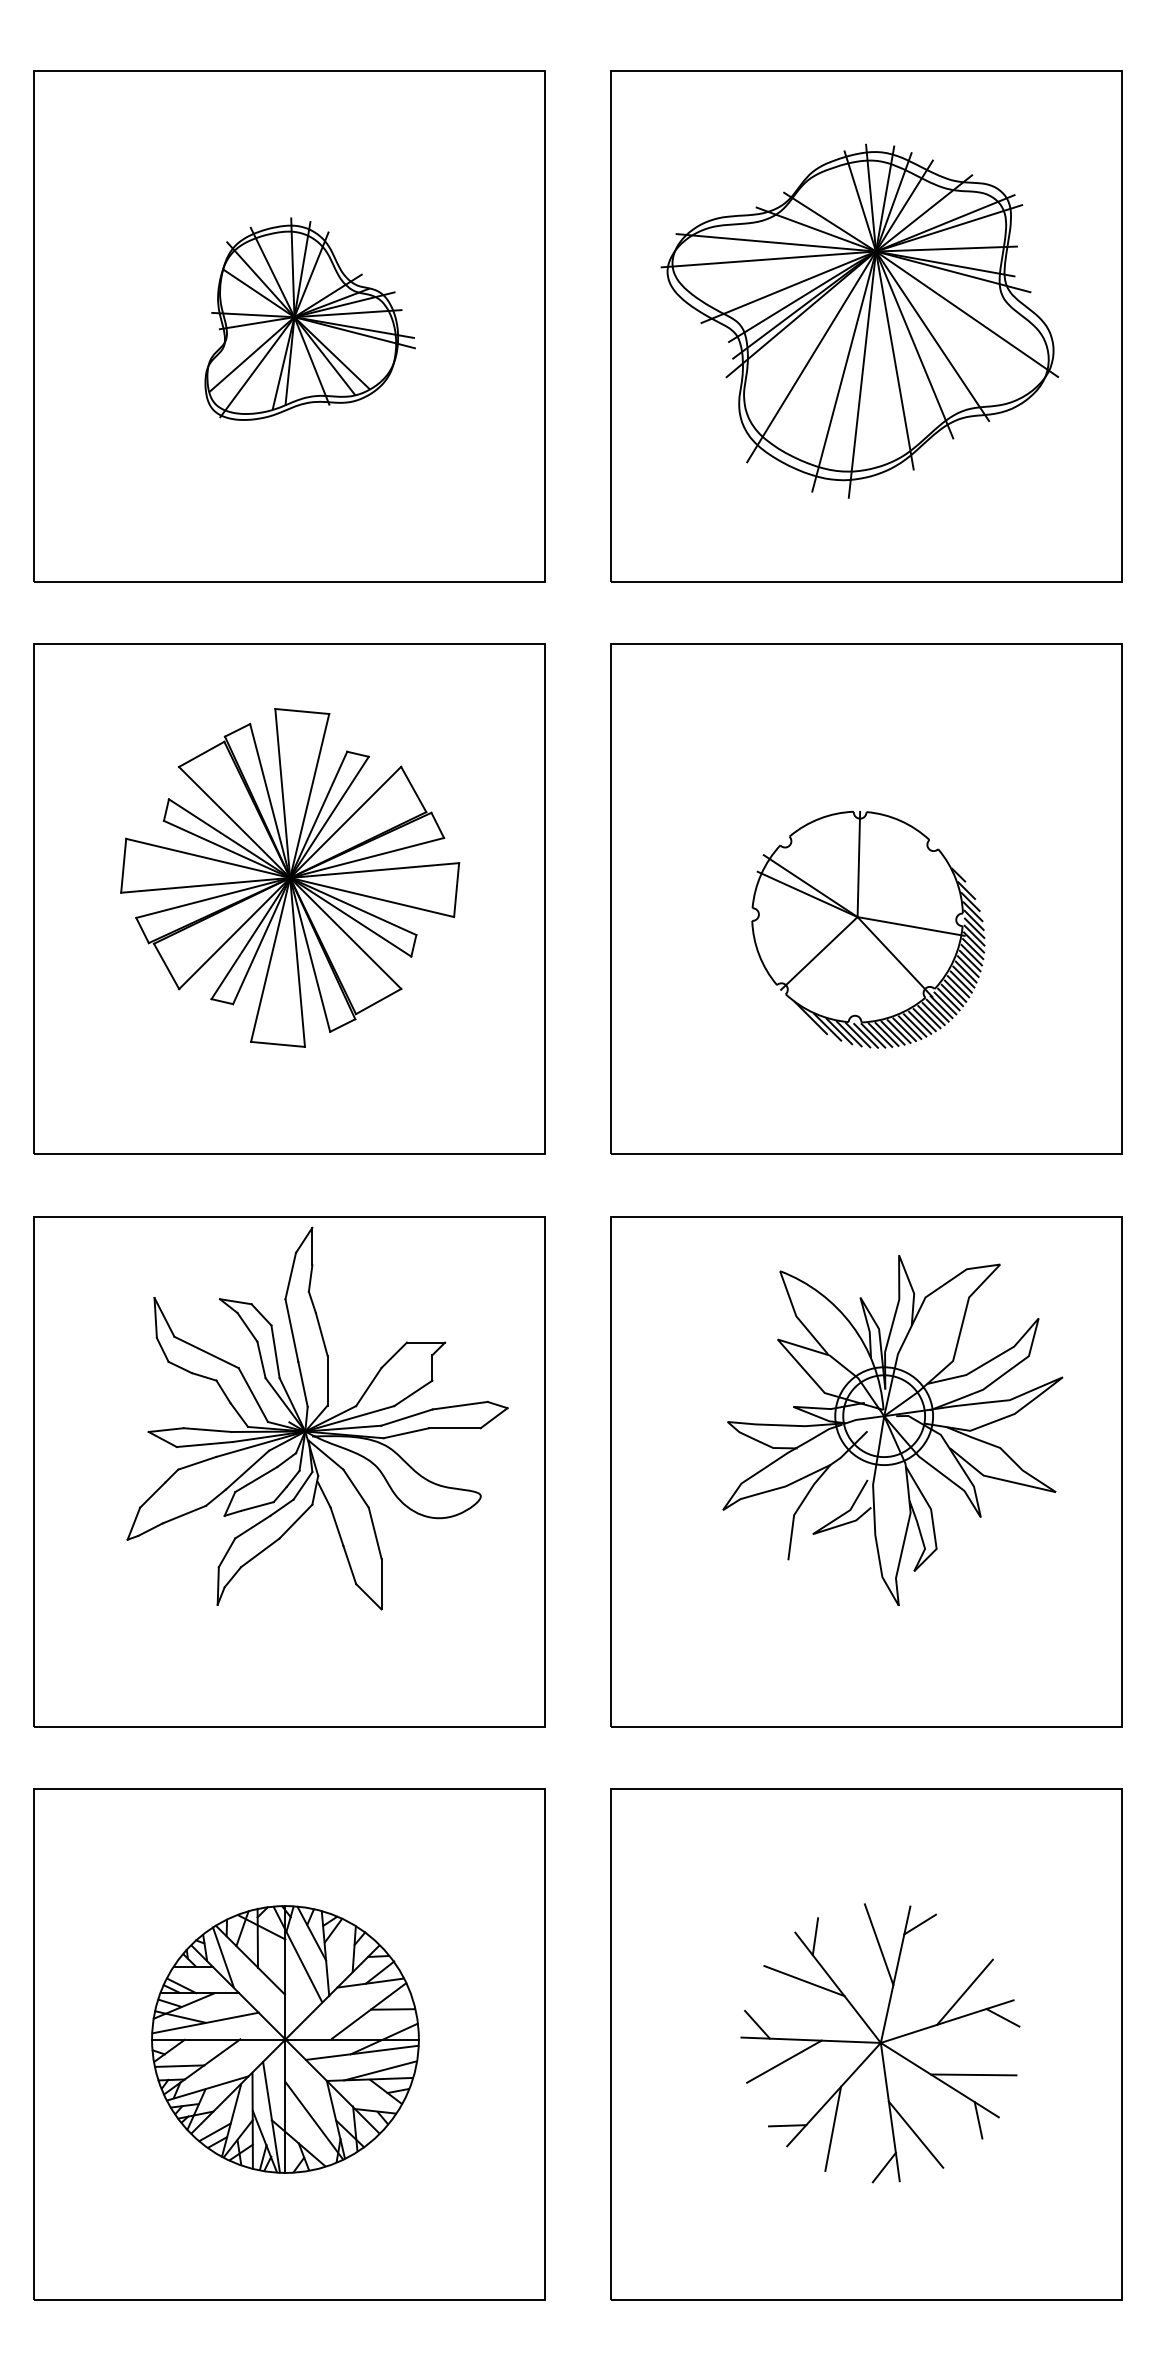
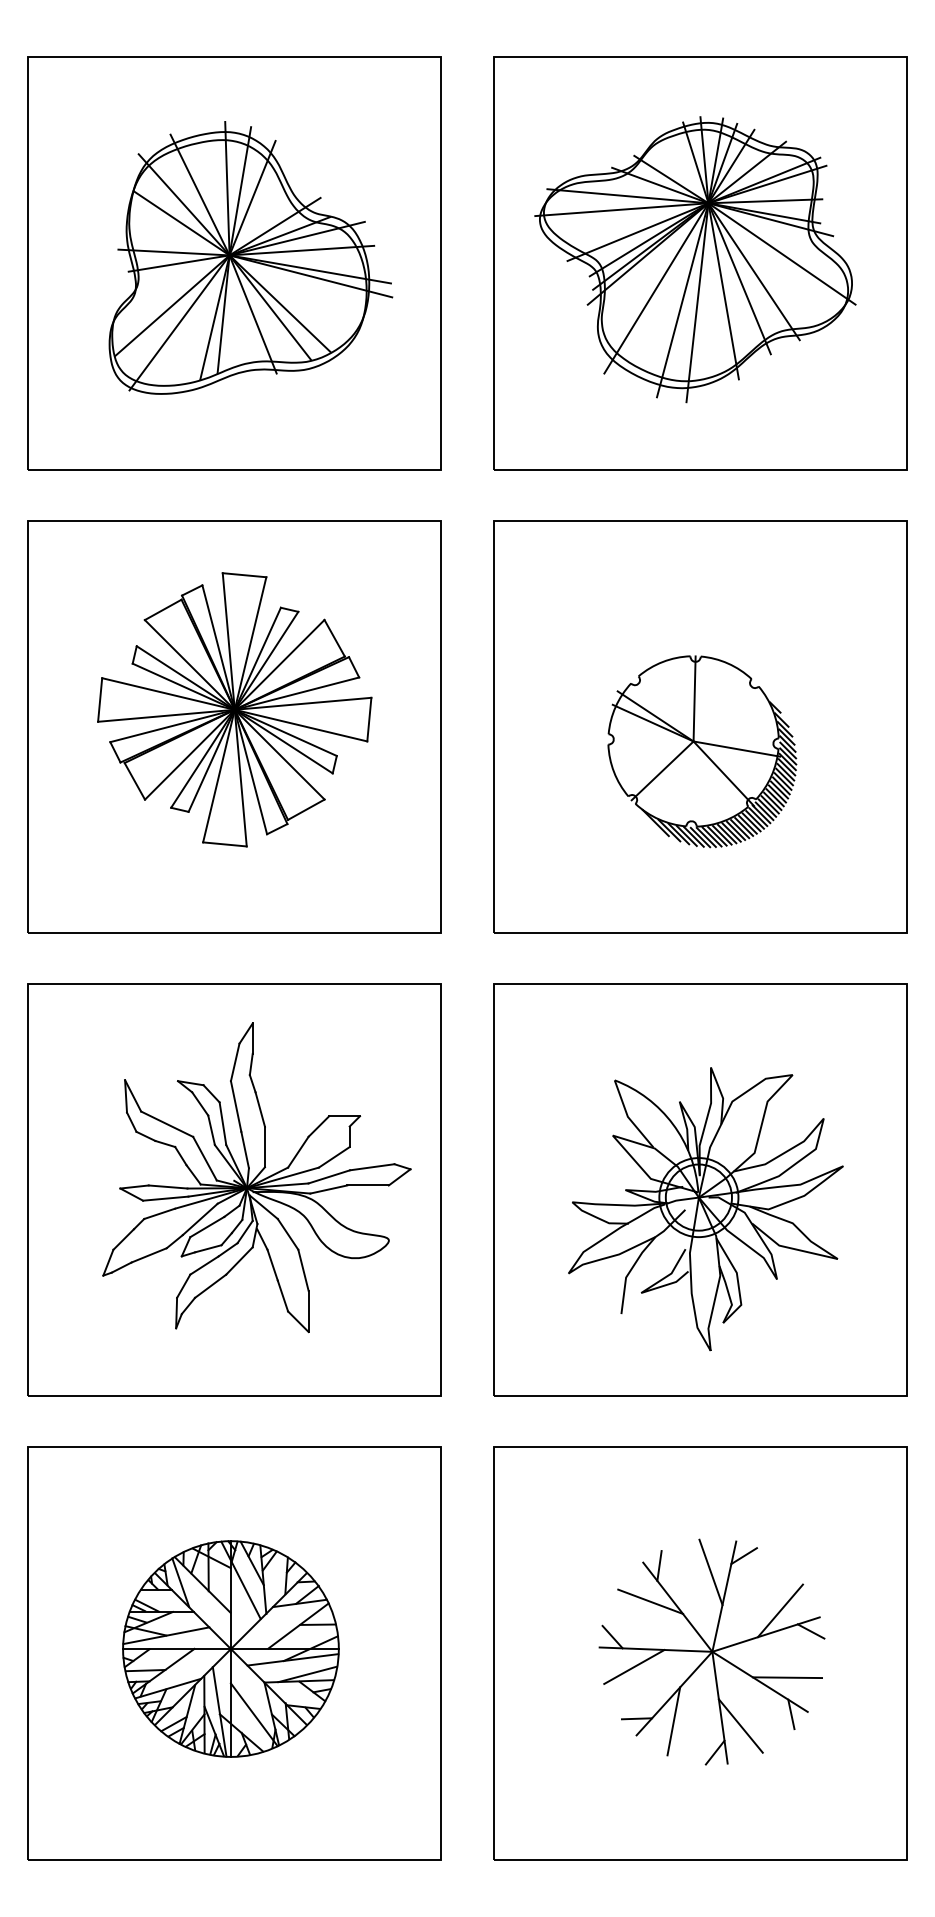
part: (310, 318) -> (251, 257), size x1.67
part: (317, 1418) -> (256, 1177), moved
part: (892, 1430) -> (705, 1209), moved

